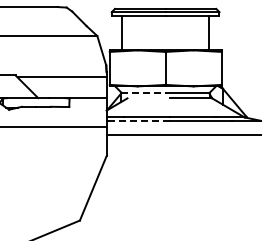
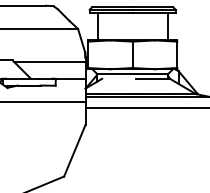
line: (144, 92) -> (115, 74), dashed -> solid
line: (138, 121) -> (110, 97), dashed -> solid

